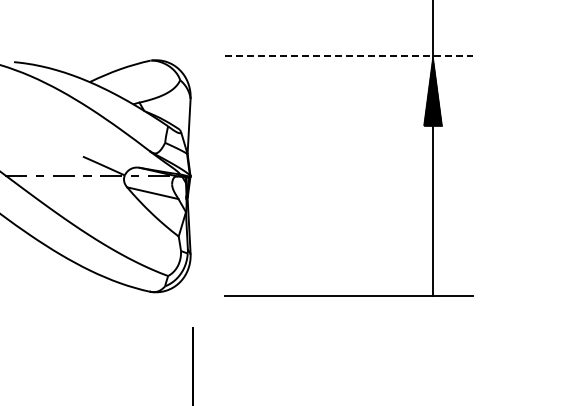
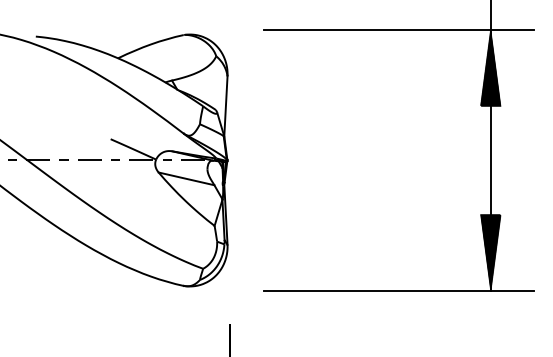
line: (349, 56) -> (400, 30), dashed -> solid
hatch: (432, 261) -> (490, 253), added

